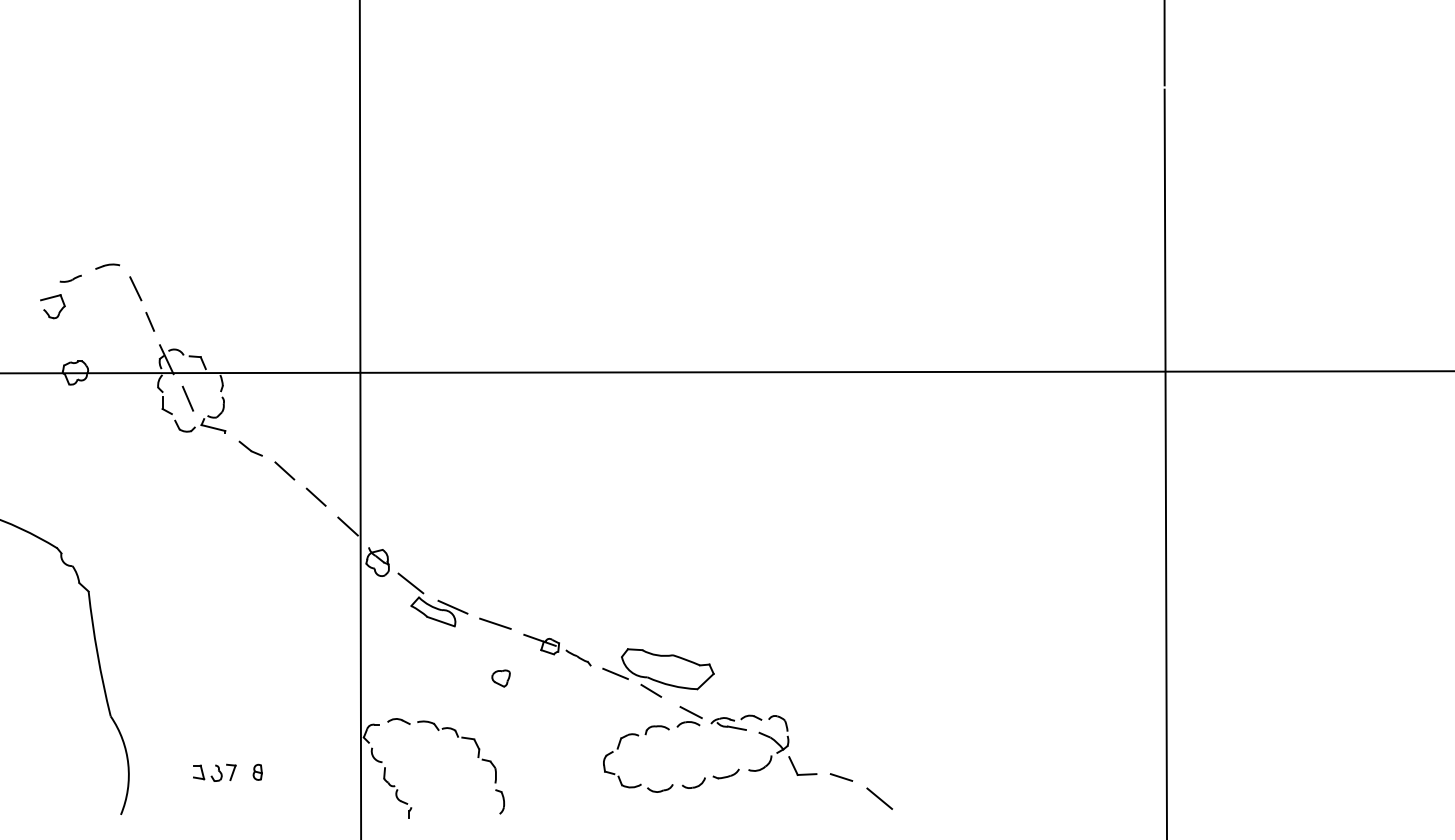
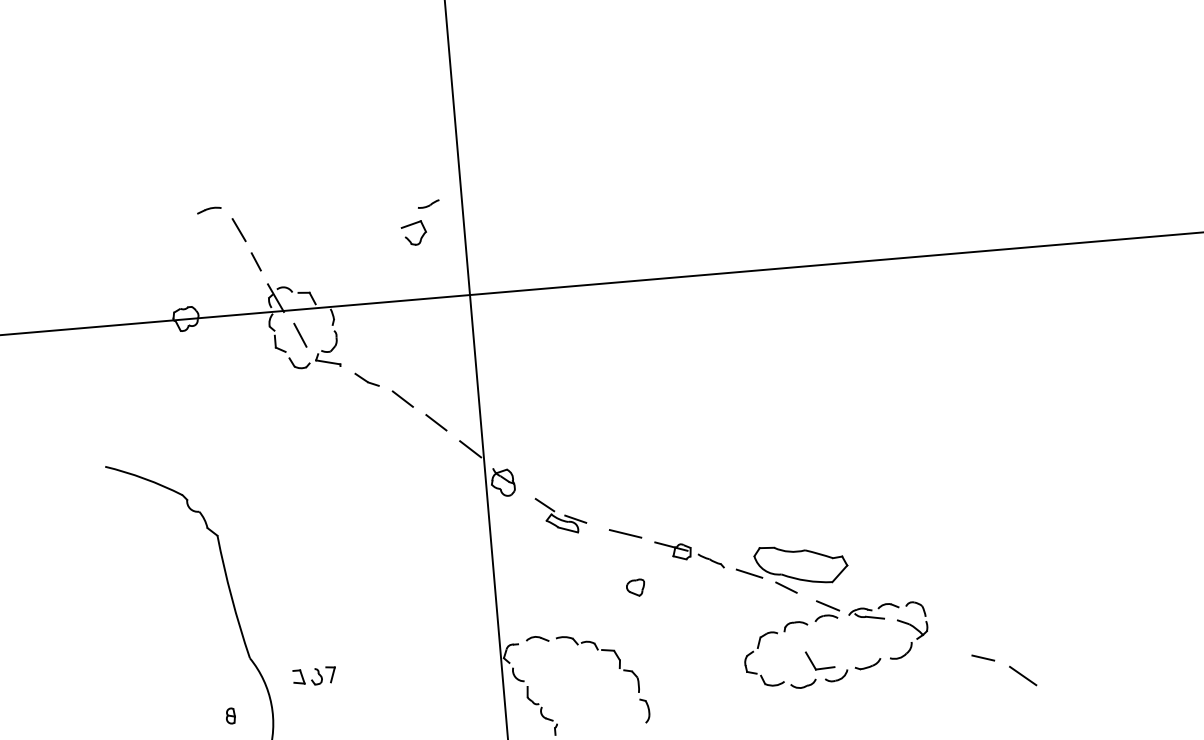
part: (70, 278) -> (428, 203), moved
part: (46, 310) -> (408, 237), moved
part: (432, 599) -> (560, 514), size x0.7
part: (796, 769) -> (814, 664), moved
part: (257, 771) -> (230, 715), moved
part: (214, 772) -> (314, 676), moved

